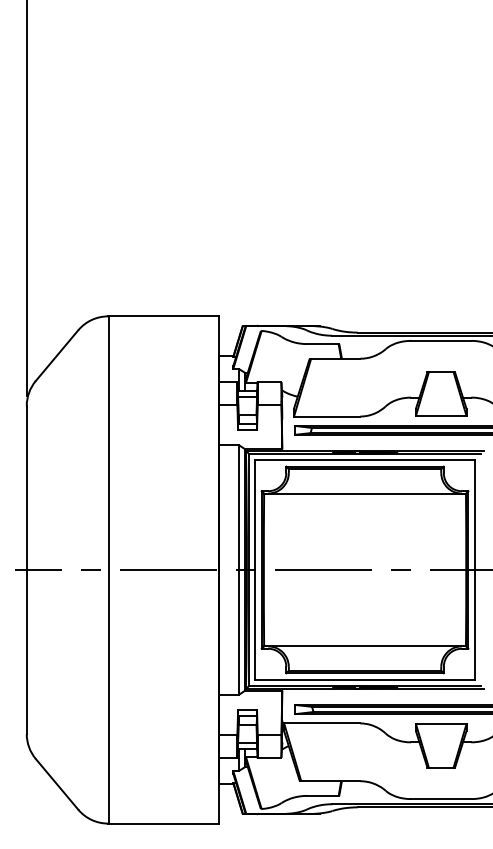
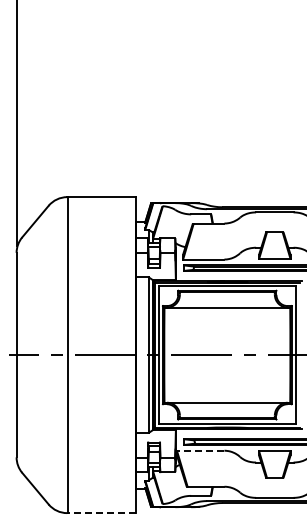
line: (321, 723) -> (200, 450), solid -> dashed
line: (163, 824) -> (101, 513), solid -> dashed

